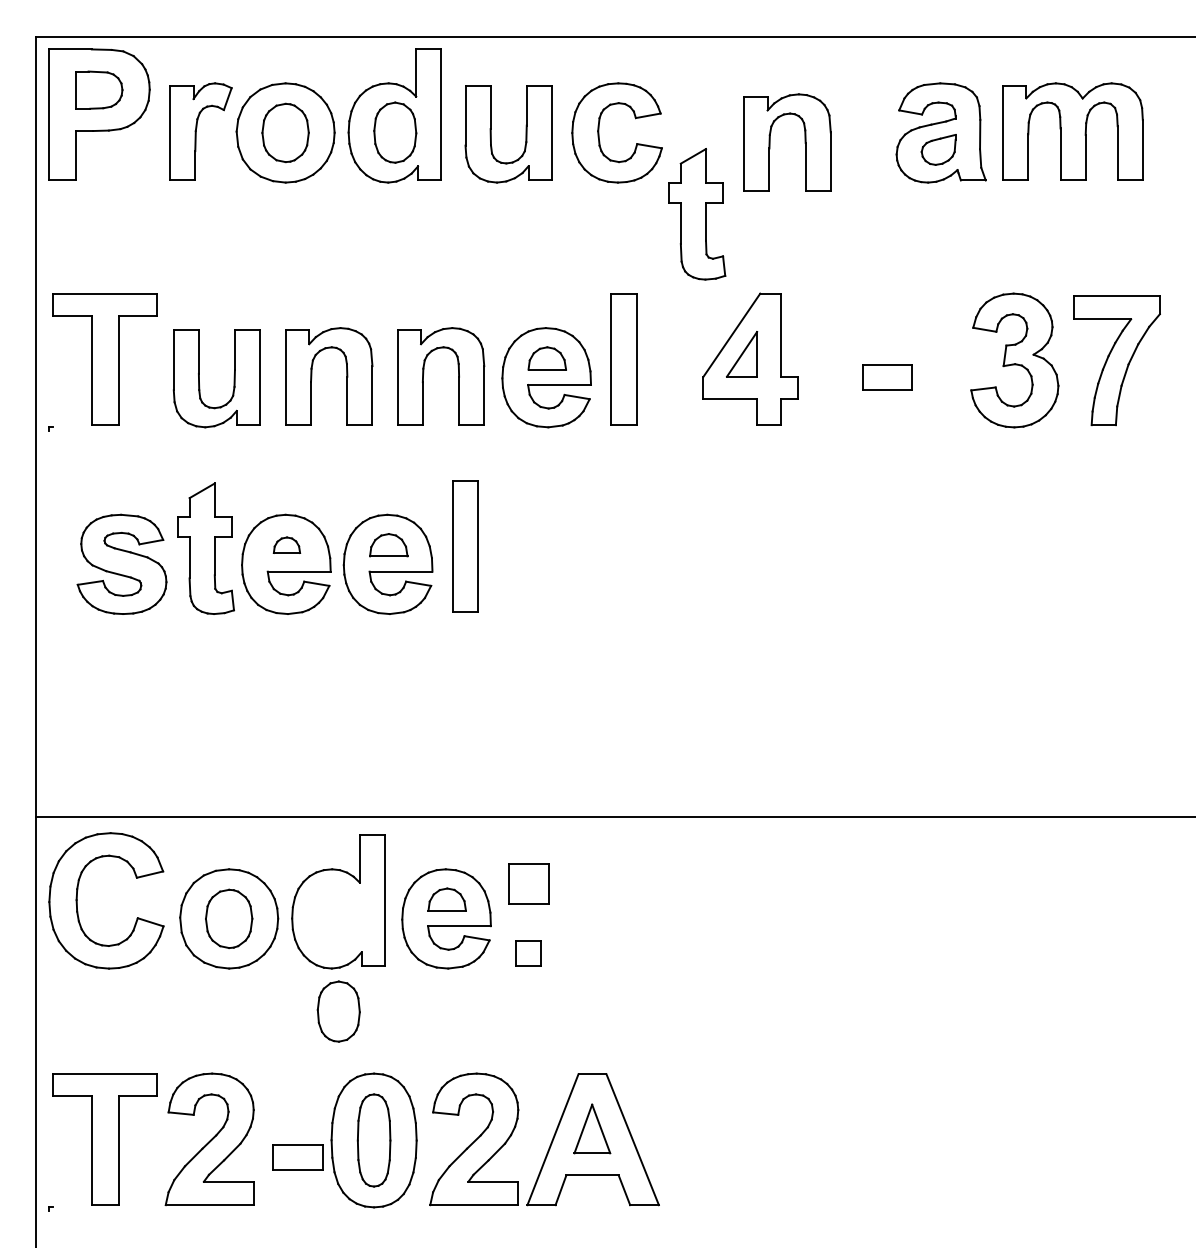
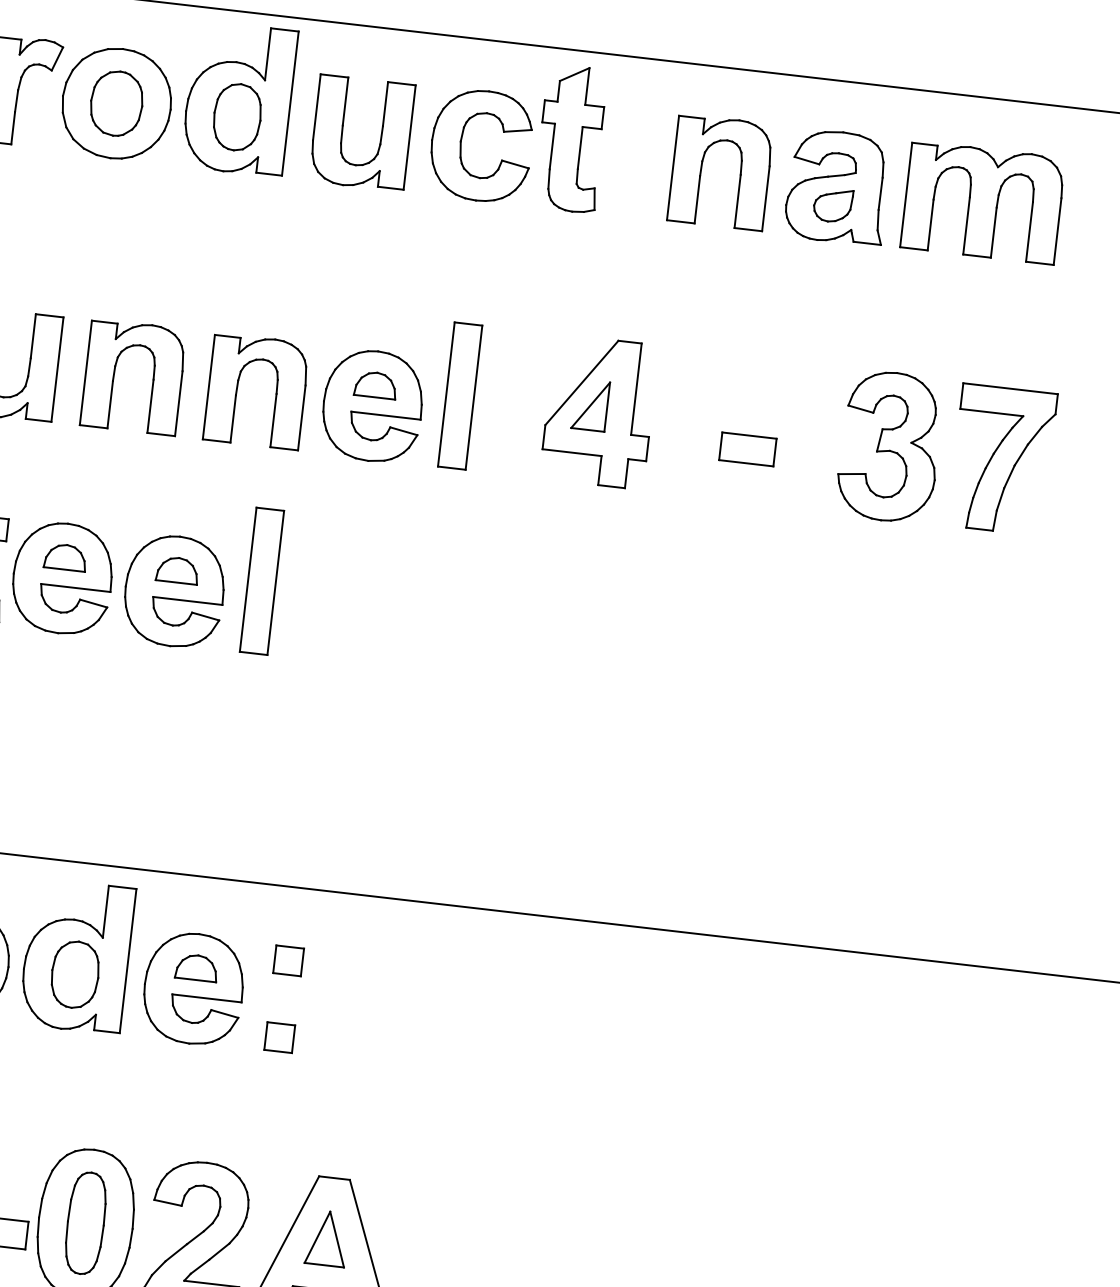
part: (770, 142) -> (702, 169), moved
part: (697, 214) -> (571, 139), moved
part: (286, 545) -> (65, 557), size x1.43
part: (528, 883) -> (288, 960), size x0.62
part: (338, 1011) -> (74, 974), moved

